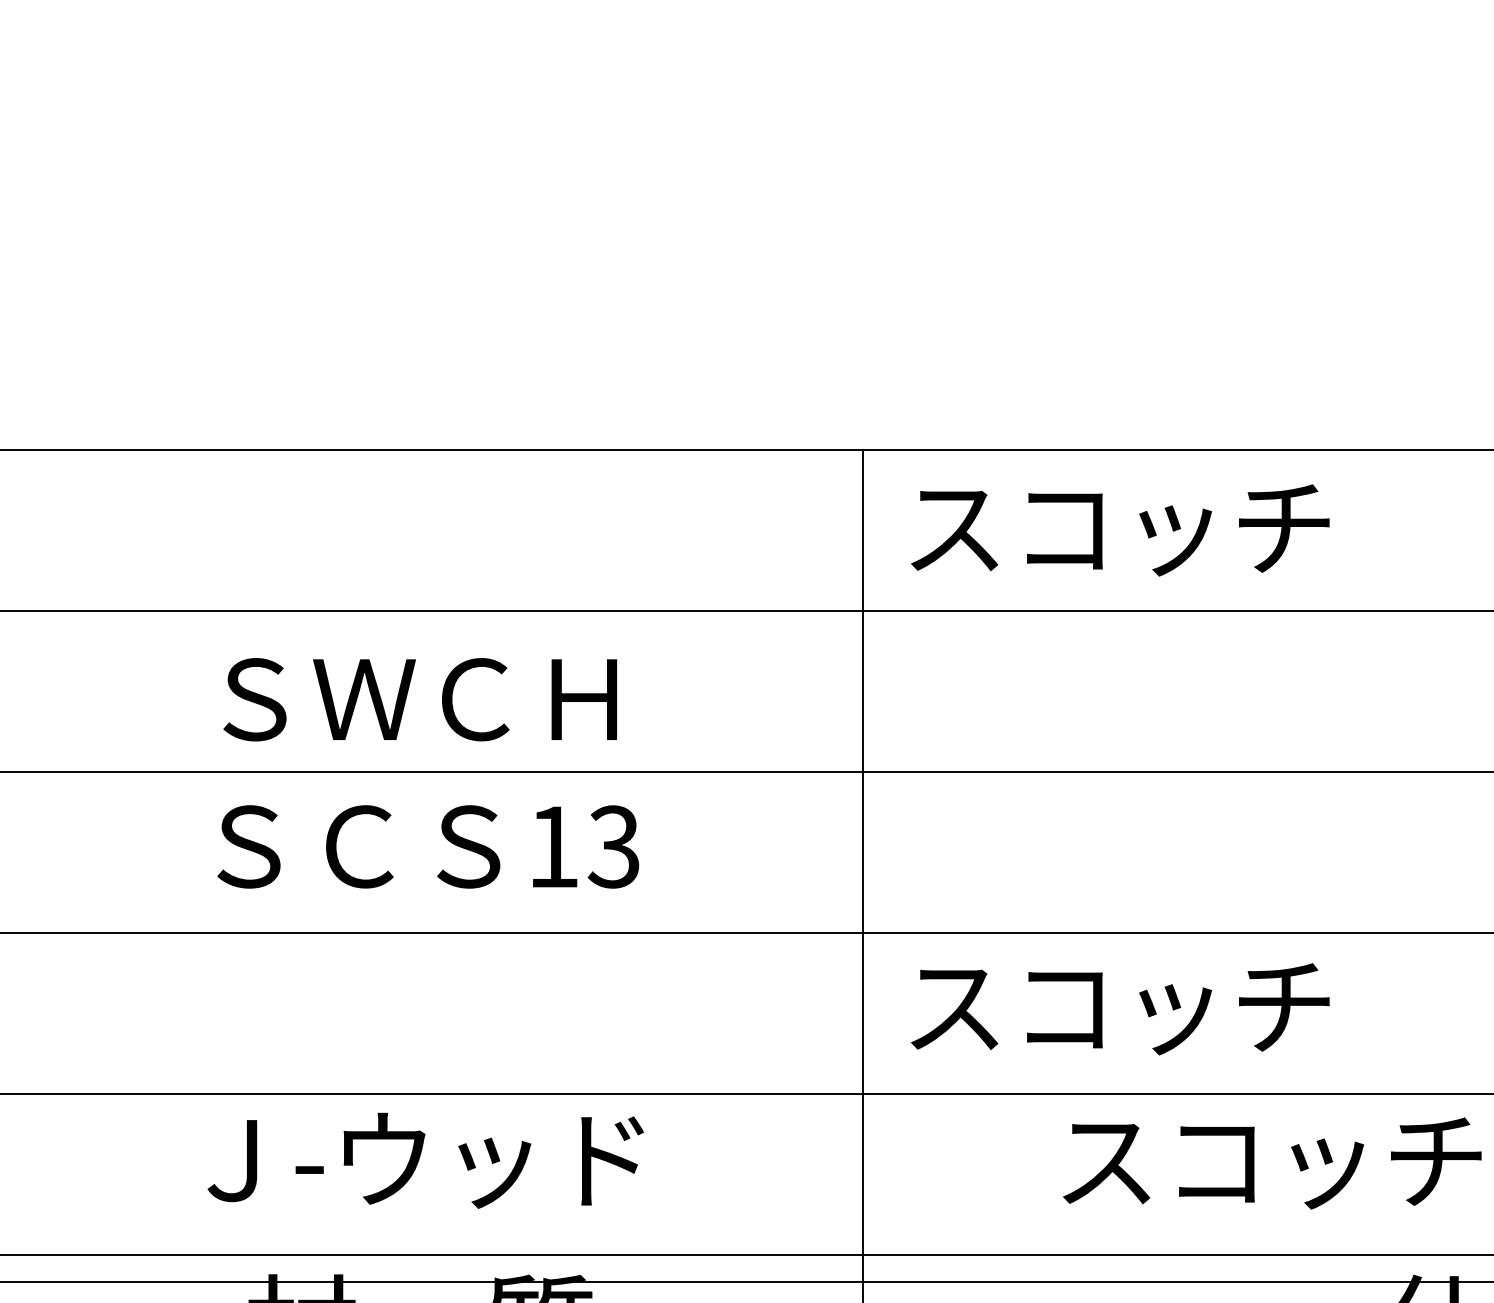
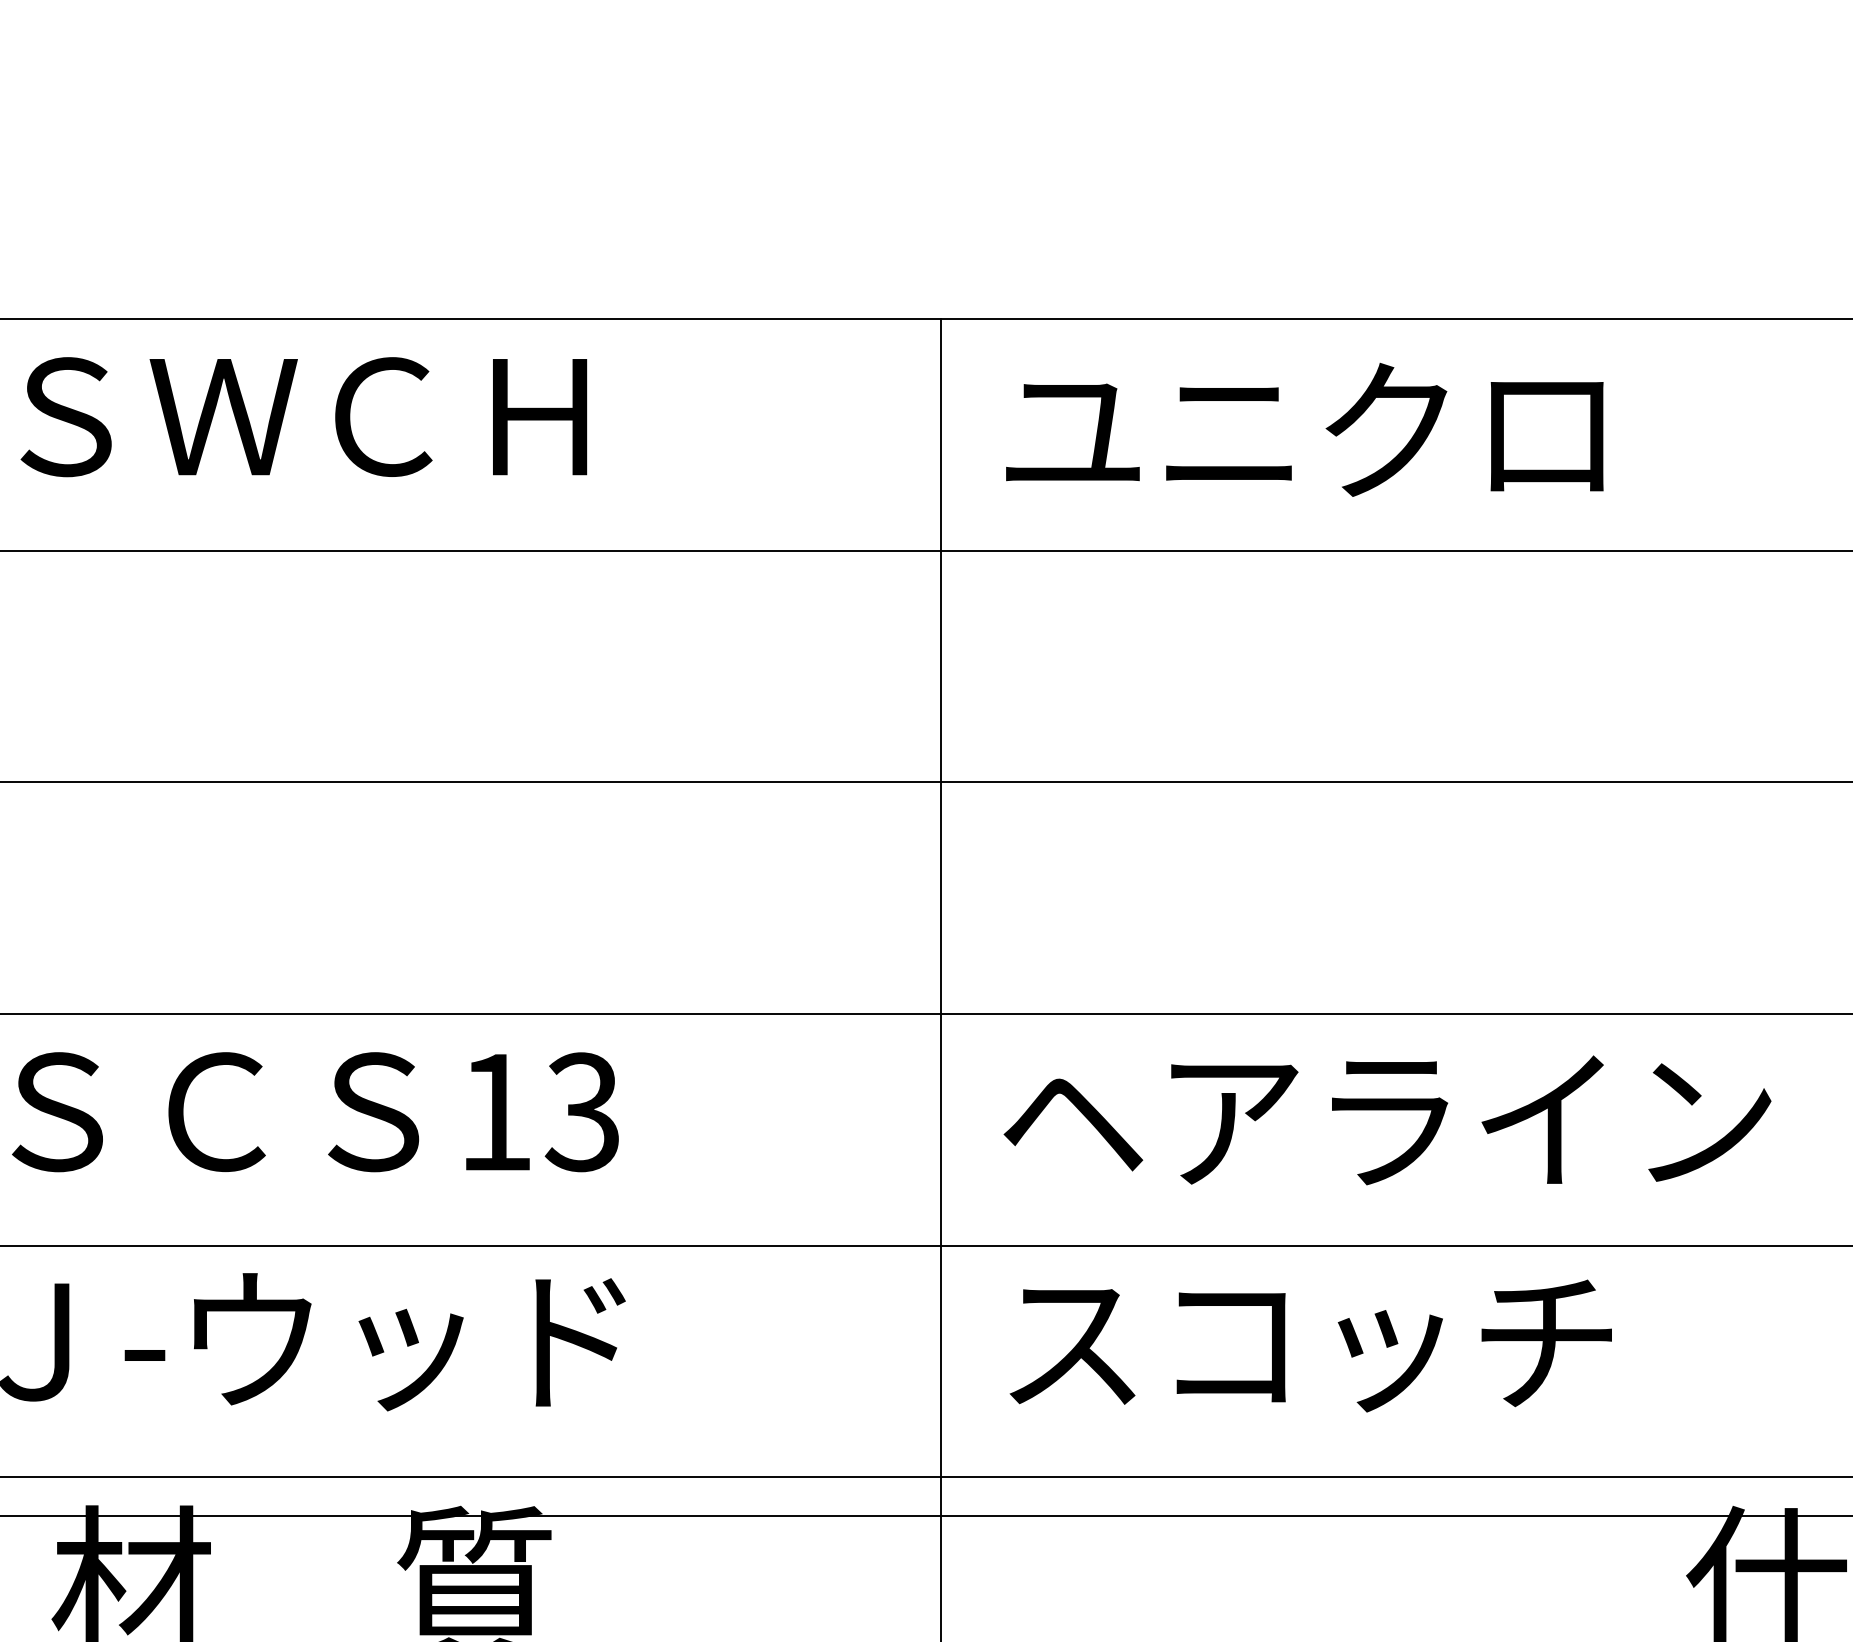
text: (1118, 528) -> (1308, 432), スコッチ -> ユニクロ
text: (419, 699) -> (302, 416), moved
text: (428, 846) -> (315, 1111), moved
text: (1173, 1008) -> (1387, 1123), スコッチ -> ヘアライン
text: (1272, 1163) -> (1311, 1346), moved

